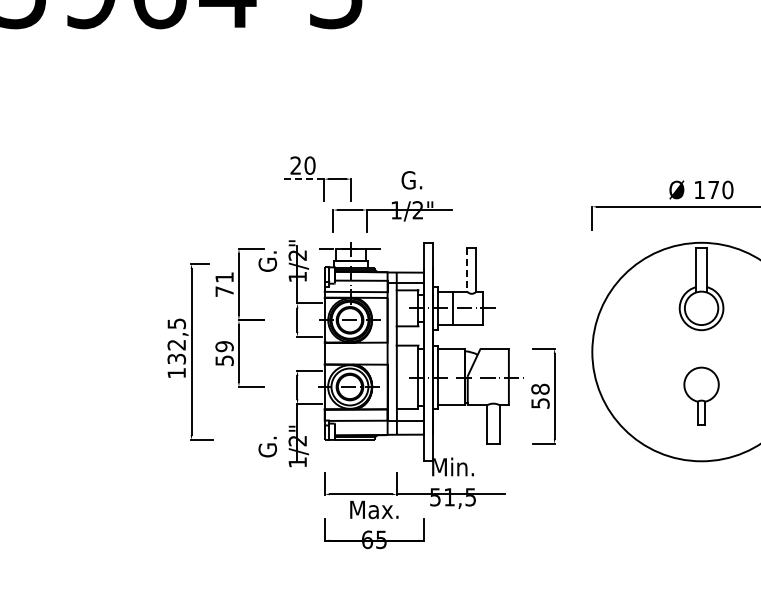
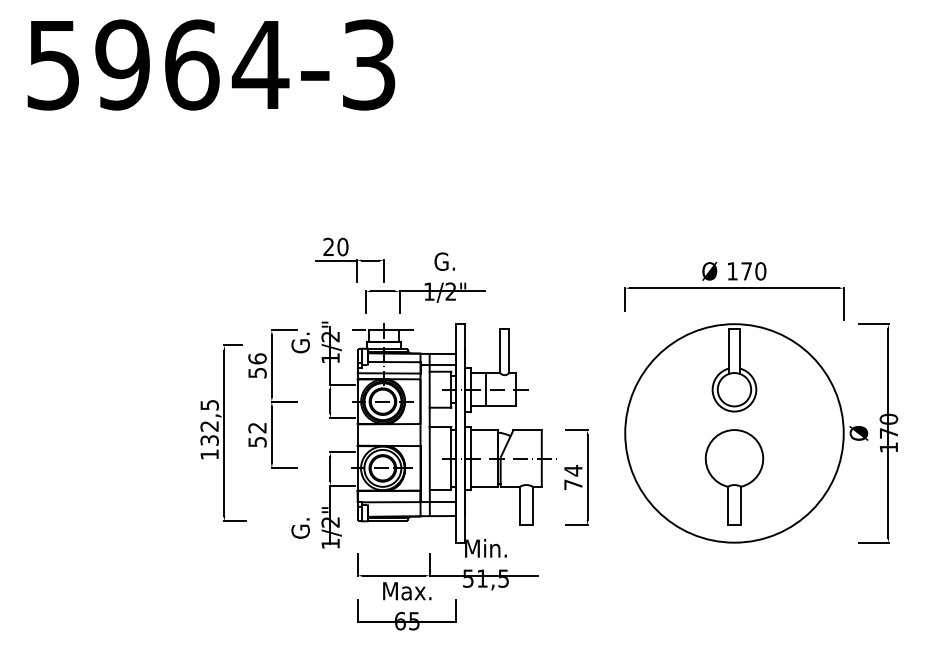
line: (303, 179) -> (336, 260), dashed -> solid
line: (467, 270) -> (500, 351), dashed -> solid
text: (224, 284) -> (257, 365), 71 -> 56
text: (224, 346) -> (257, 427), 59 -> 52
text: (540, 396) -> (573, 477), 58 -> 74
part: (701, 396) -> (734, 477), size x1.67

